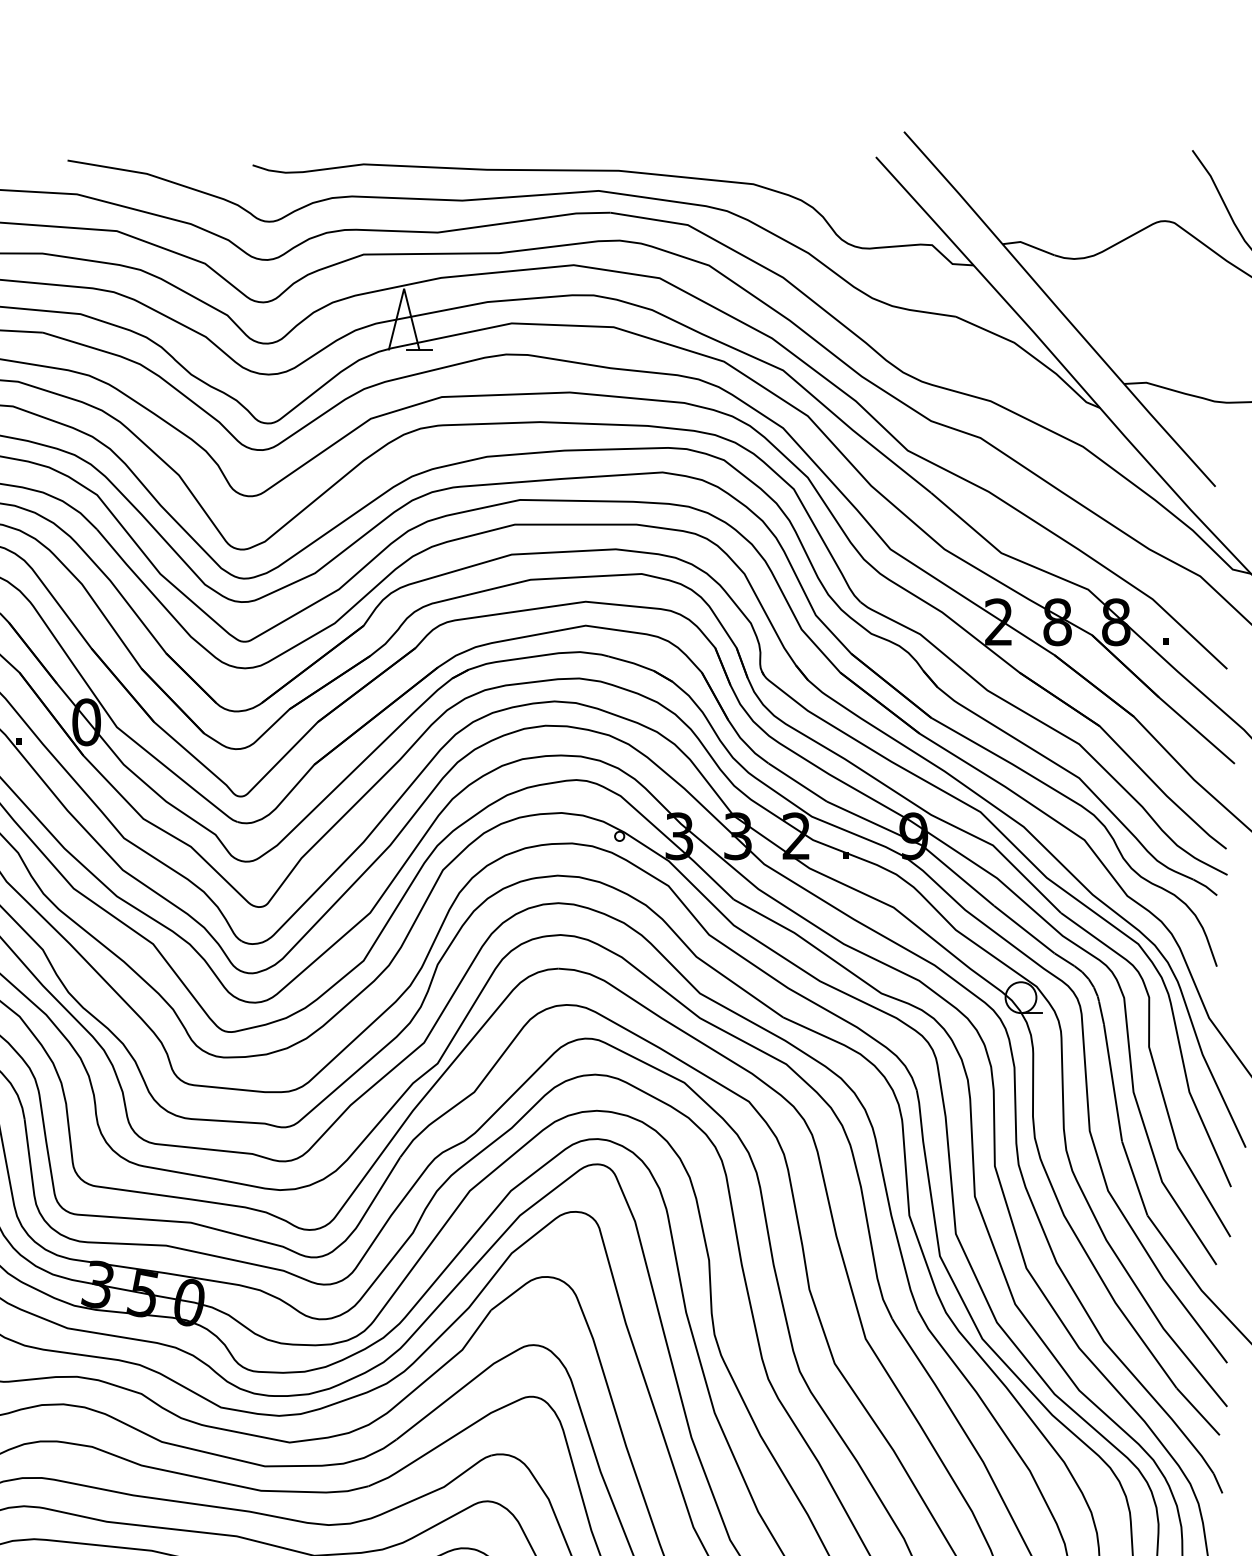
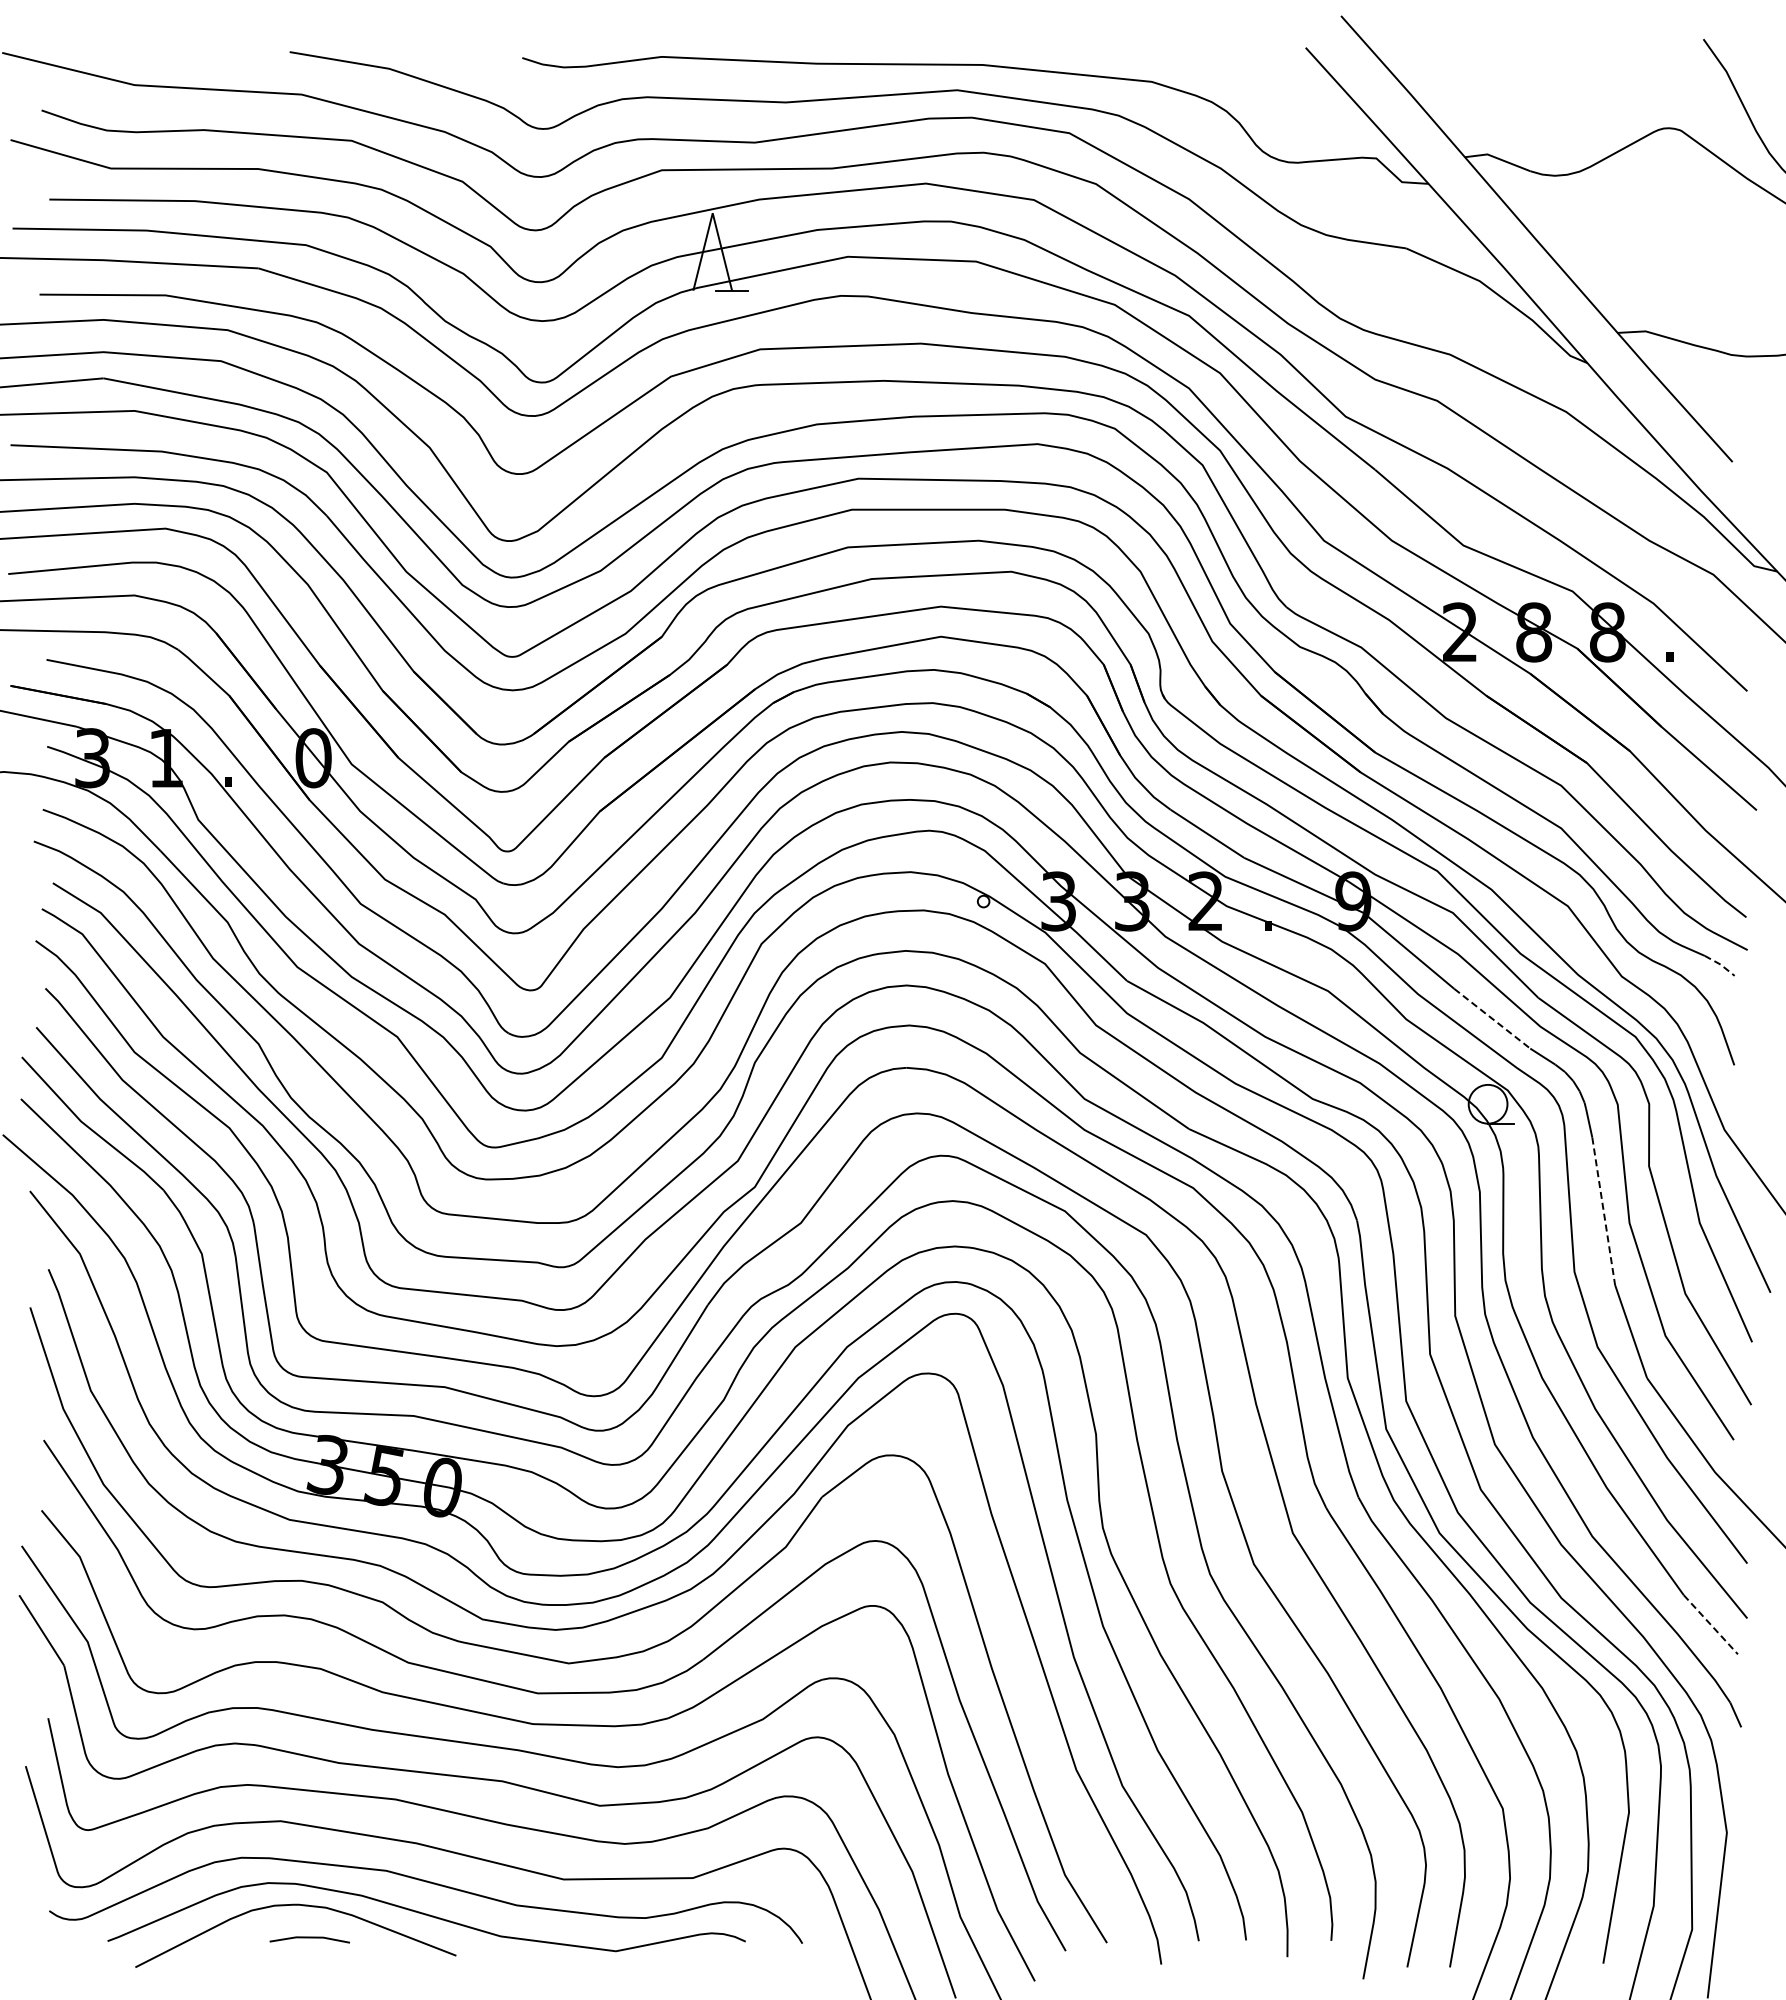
line: (1205, 886) -> (1720, 964), solid -> dashed
line: (1024, 930) -> (1492, 1019), solid -> dashed
line: (1112, 1082) -> (1603, 1211), solid -> dashed
line: (1198, 1412) -> (1711, 1625), solid -> dashed

